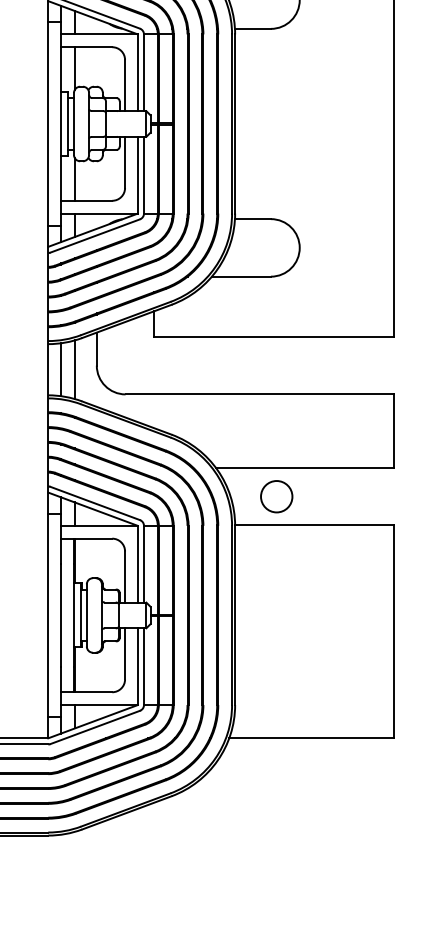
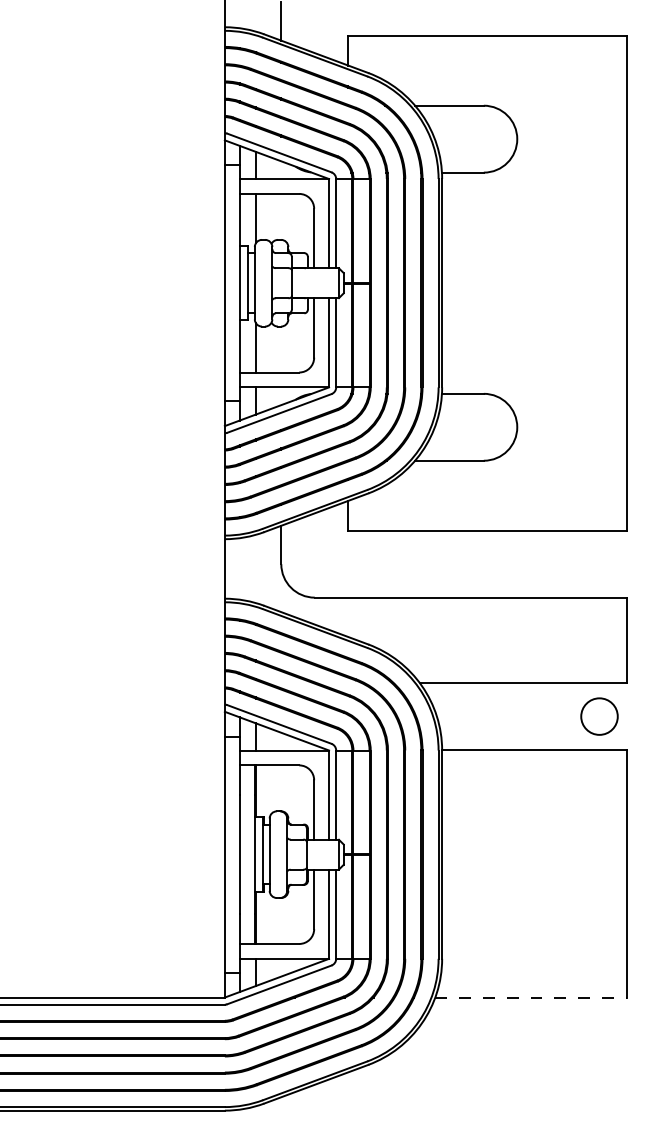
line: (60, 369) -> (239, 568), removed
line: (74, 369) -> (255, 568), removed
circle: (276, 496) -> (599, 716), moved
line: (311, 738) -> (531, 997), solid -> dashed

